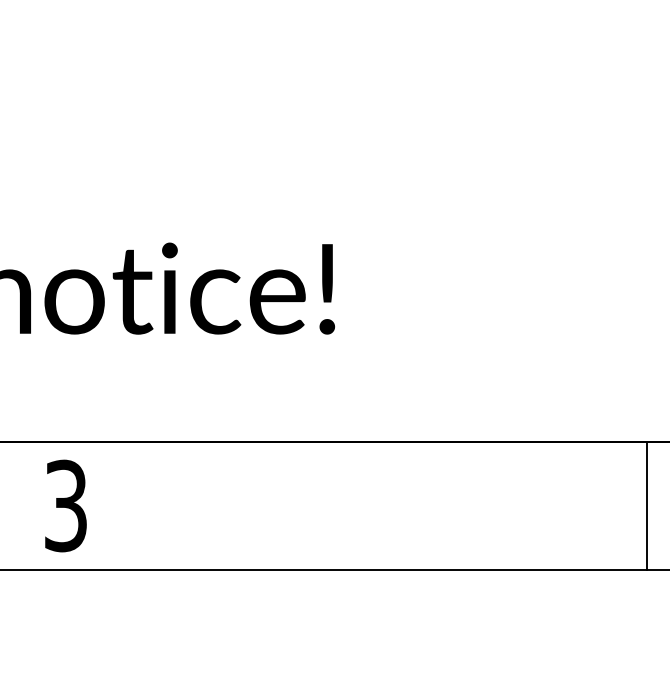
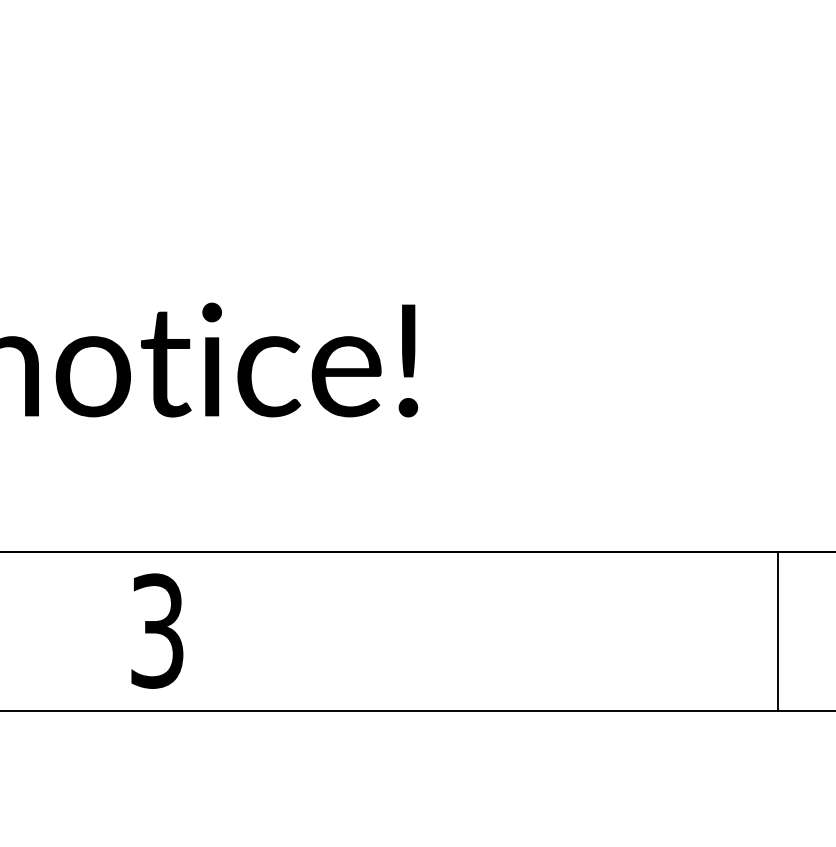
text: (65, 505) -> (156, 630), moved
line: (646, 506) -> (777, 631), moved

